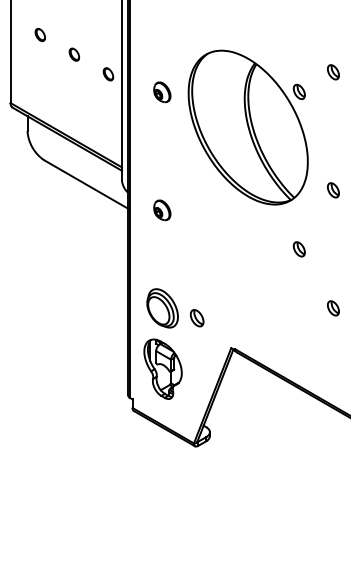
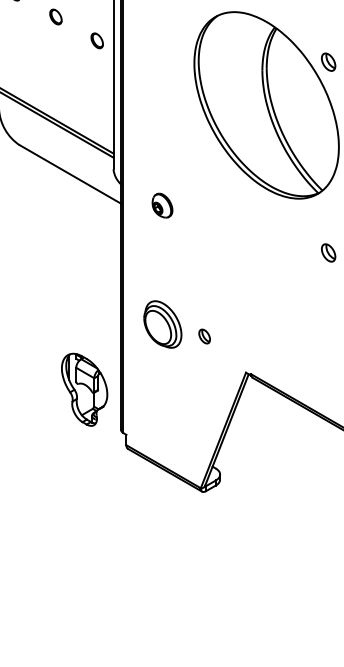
part: (162, 92) -> (162, 62), removed
part: (196, 318) -> (203, 336), size x0.7
part: (162, 368) -> (83, 388), moved

